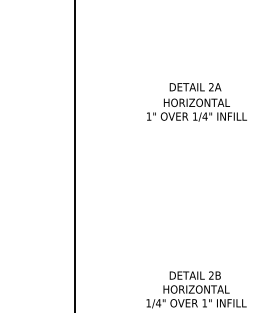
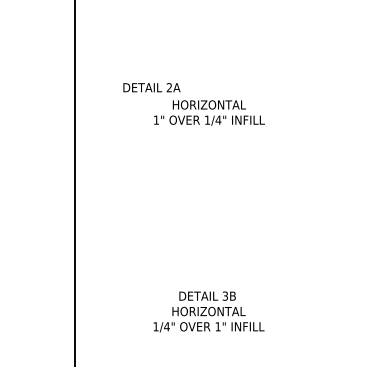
text: (195, 87) -> (151, 87), moved
text: (210, 275) -> (224, 296), 2B -> 3B

